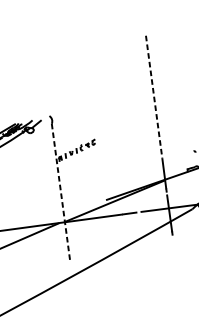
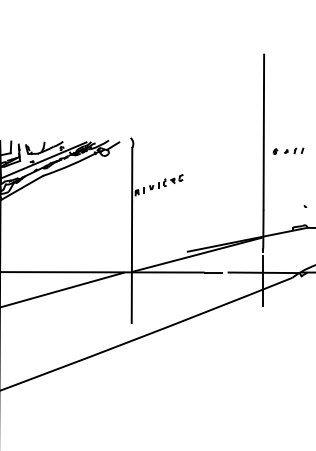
line: (153, 97) -> (263, 132), dashed -> solid
part: (175, 108) -> (288, 150), added
line: (61, 193) -> (132, 235), dashed -> solid

